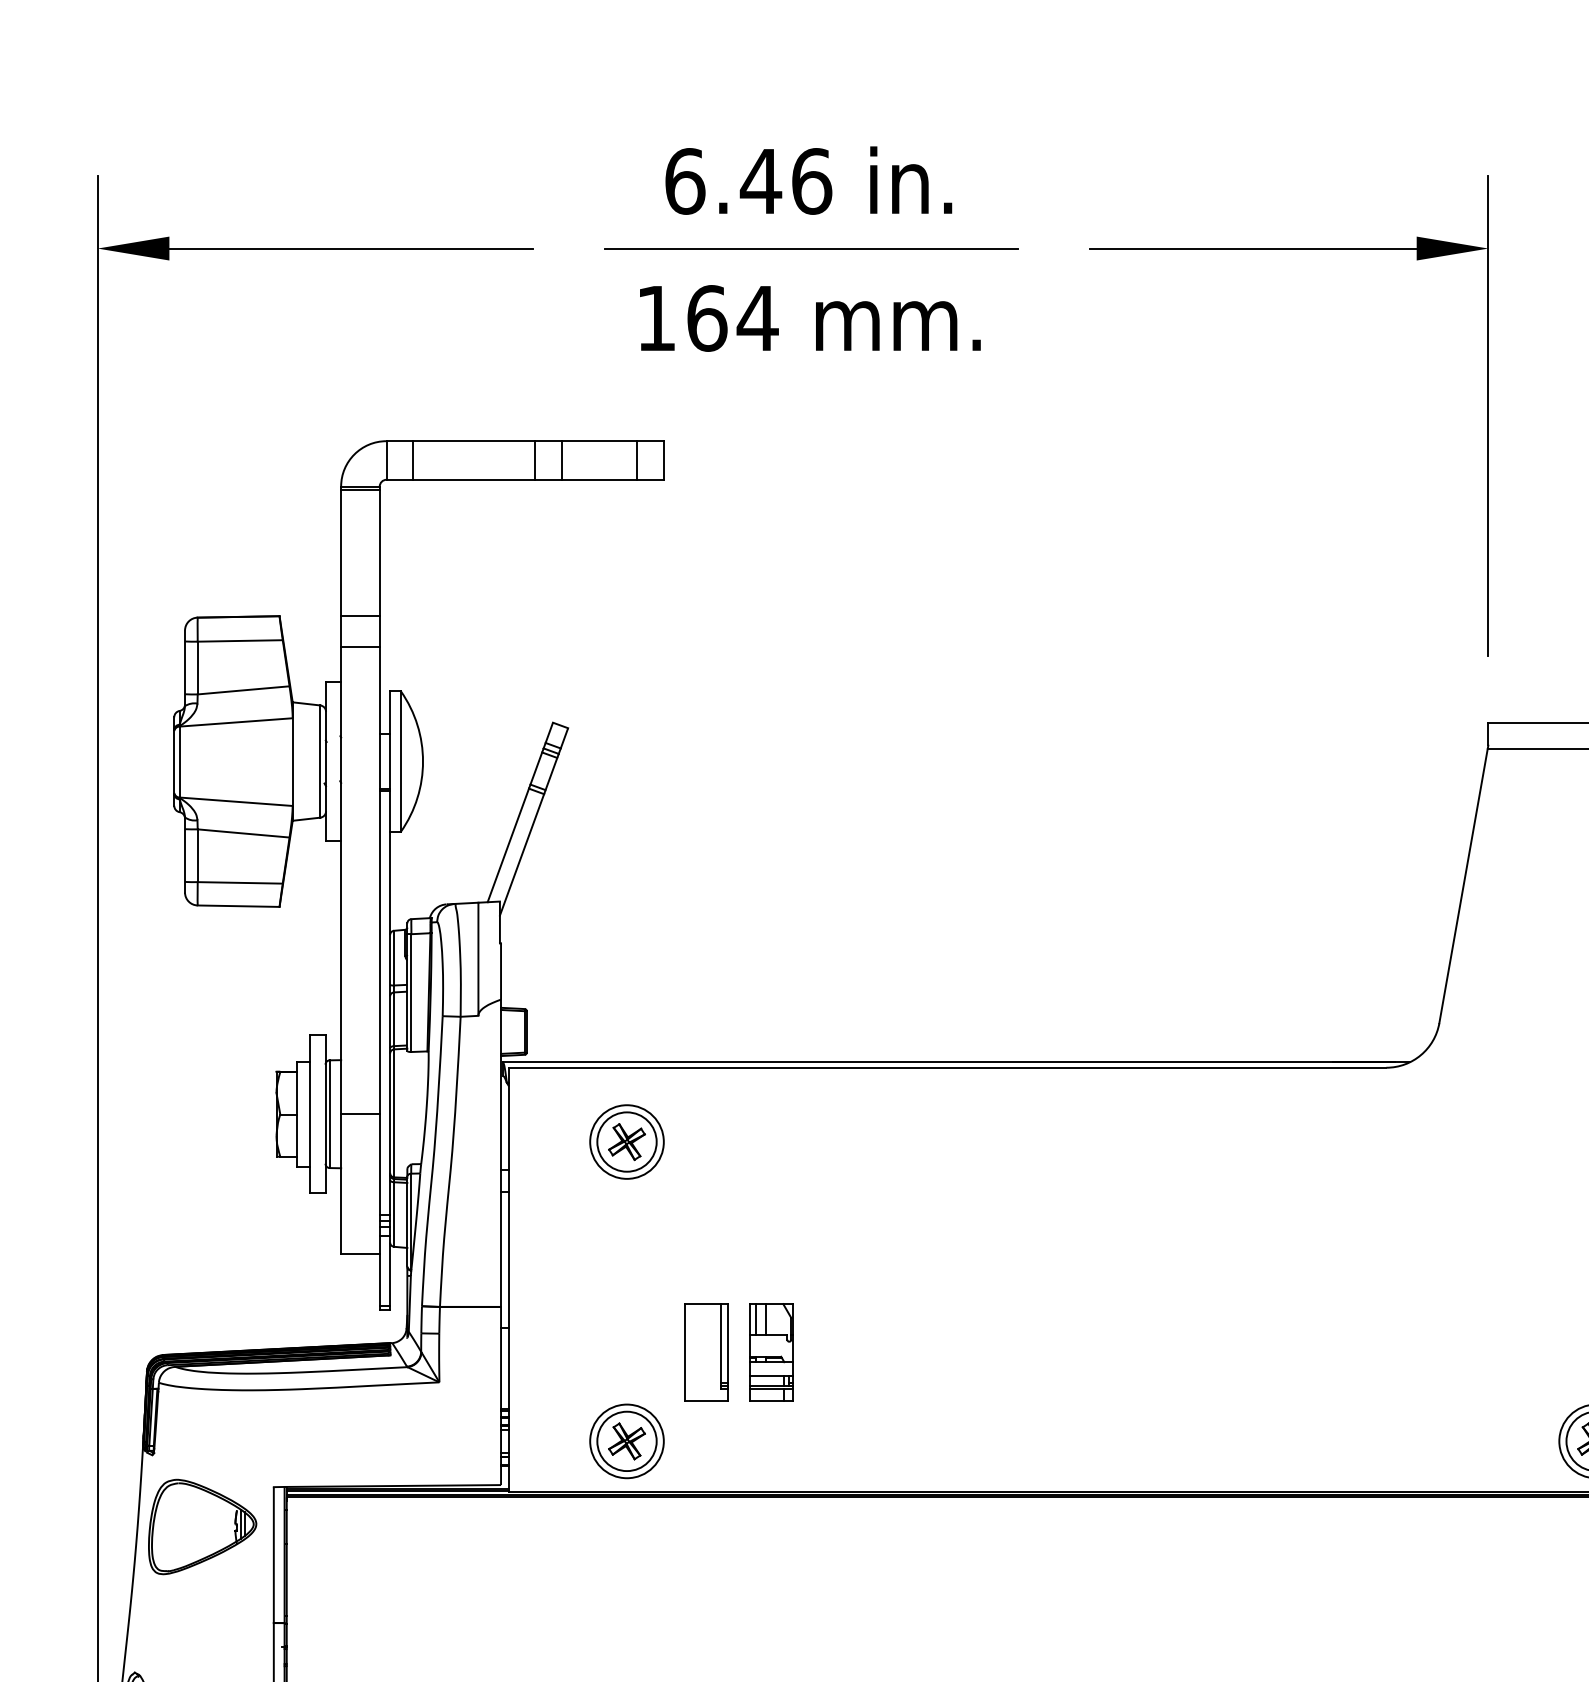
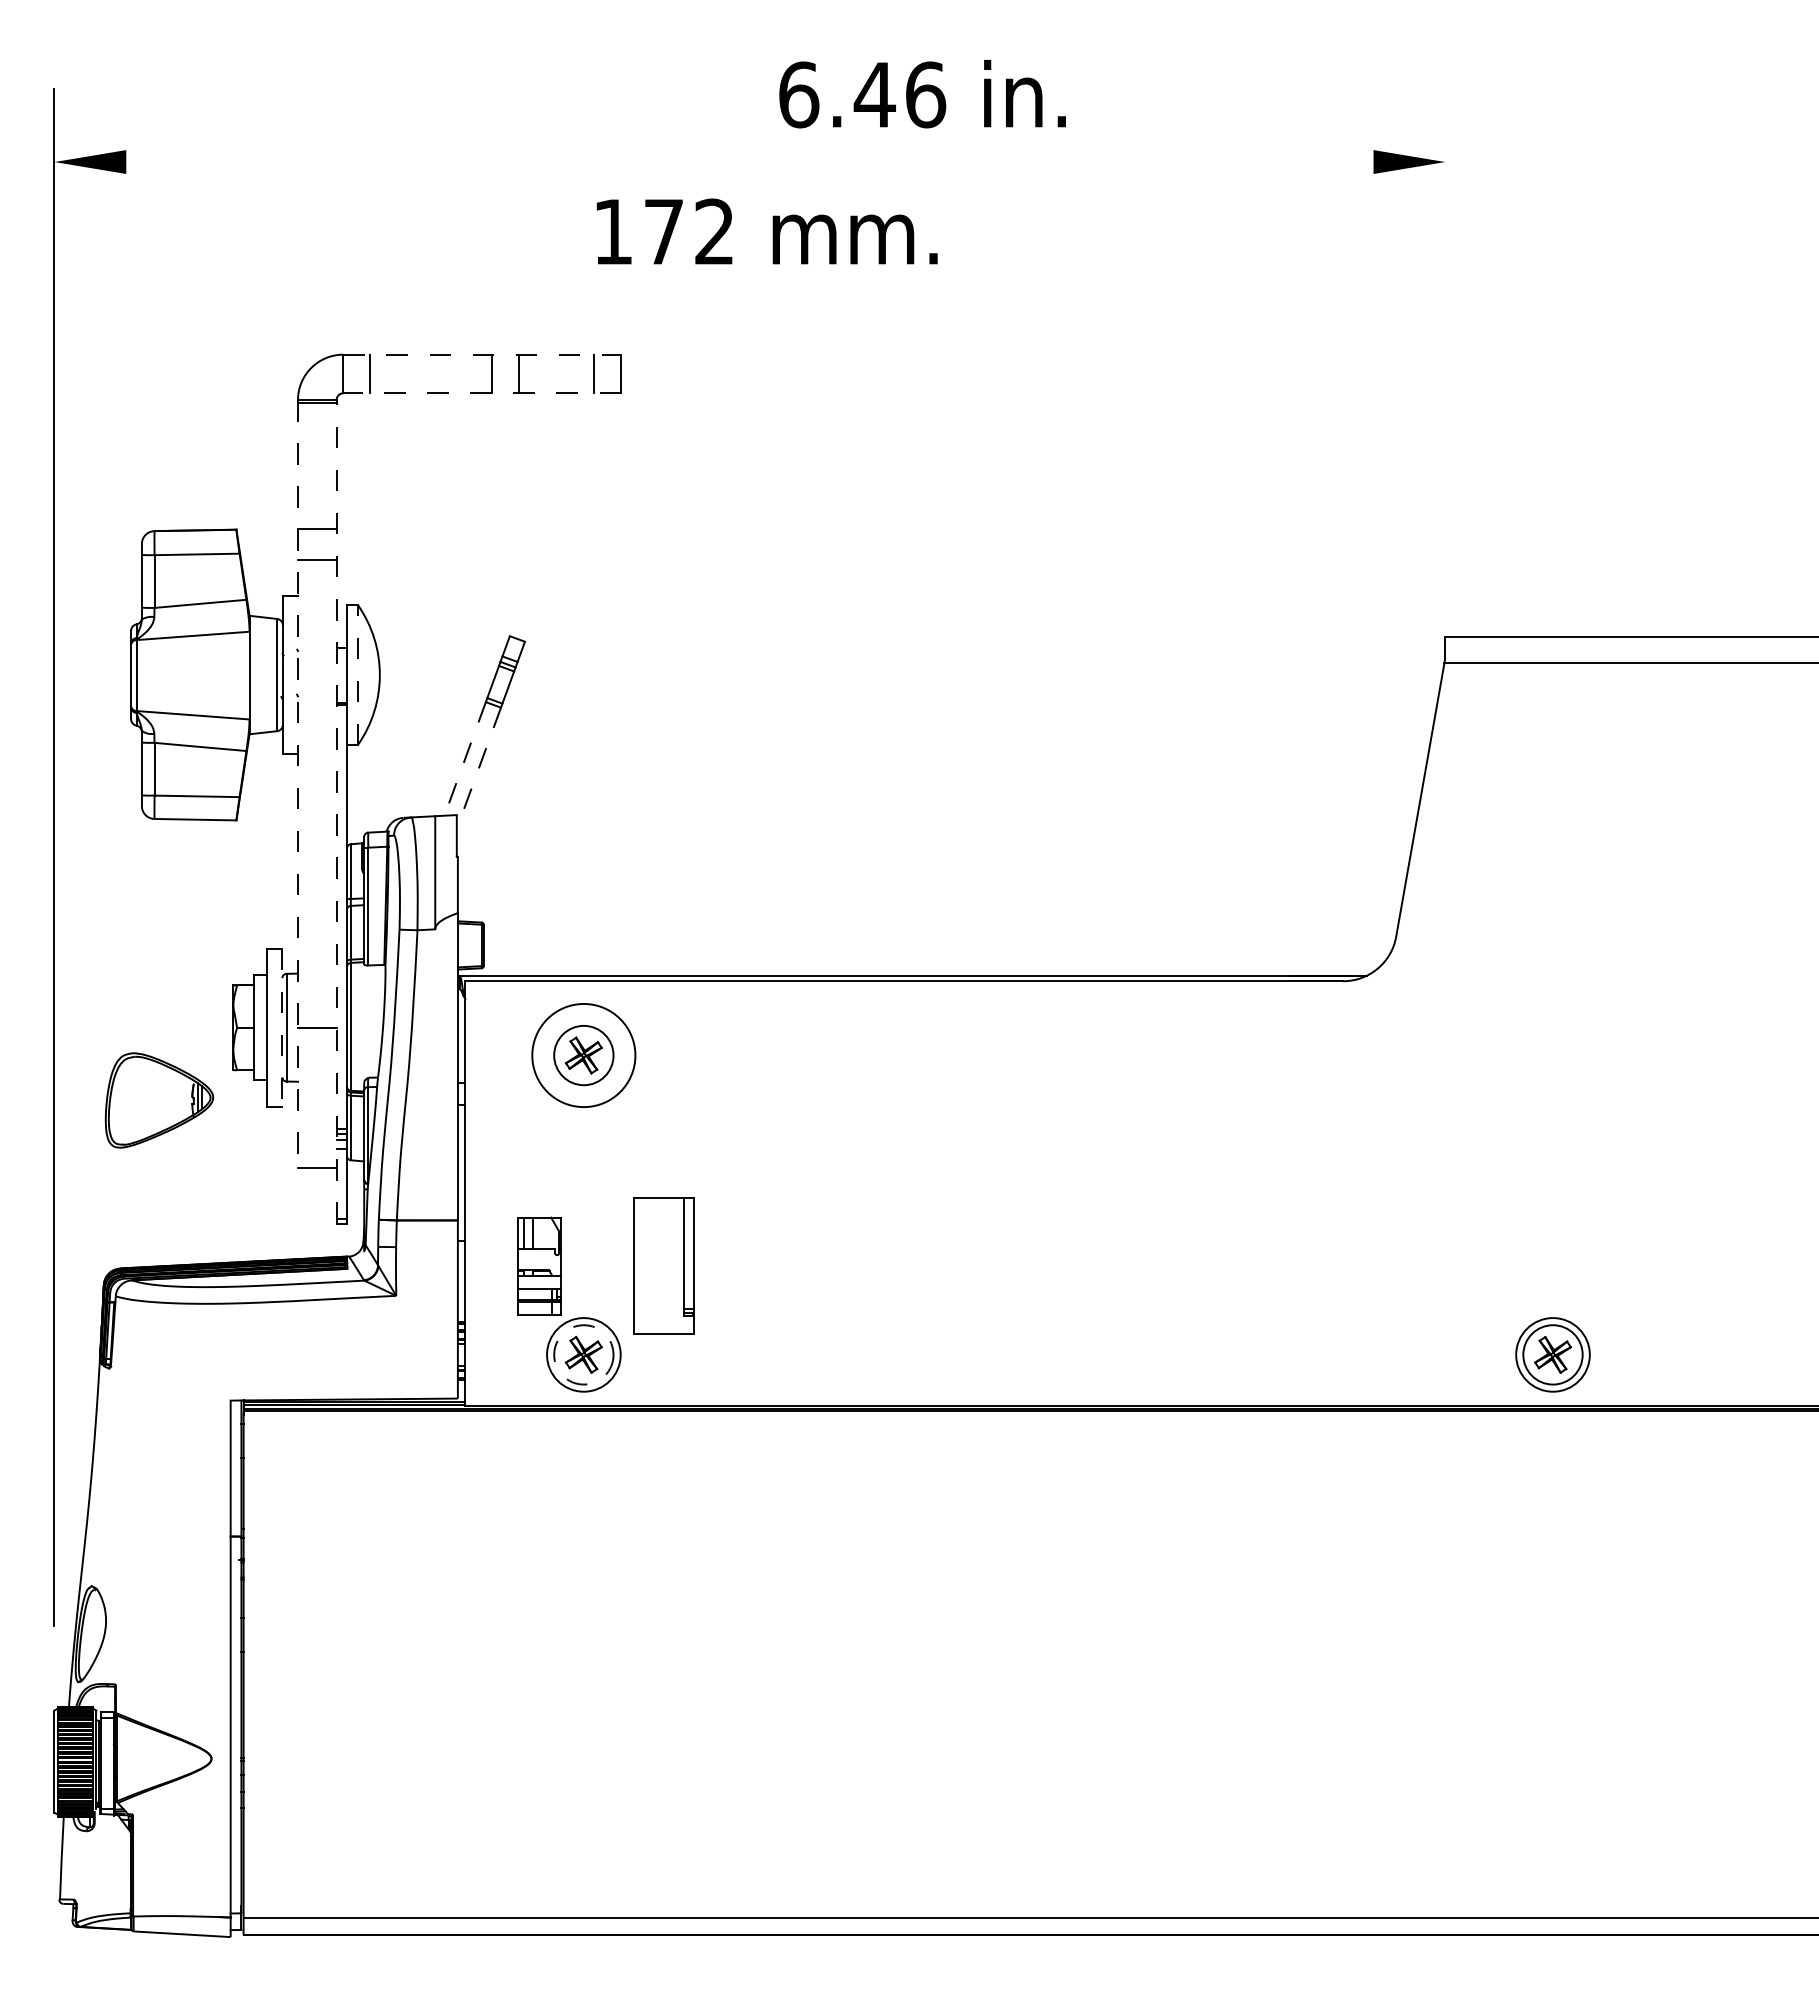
text: (808, 181) -> (922, 94), moved
line: (350, 249) -> (307, 162), removed
line: (811, 249) -> (768, 162), removed
line: (1275, 249) -> (1232, 162), removed
text: (732, 318) -> (689, 231), 164 -> 172
line: (1488, 416) -> (1445, 329), removed
line: (525, 441) -> (482, 354), solid -> dashed
line: (525, 480) -> (482, 393), solid -> dashed
line: (400, 761) -> (357, 674), solid -> dashed
line: (508, 846) -> (465, 759), solid -> dashed
line: (521, 855) -> (478, 768), solid -> dashed
line: (341, 870) -> (298, 783), solid -> dashed
line: (379, 898) -> (336, 811), solid -> dashed
line: (325, 1115) -> (282, 1028), solid -> dashed
circle: (626, 1142) -> (583, 1055), size x1.4
part: (771, 1352) -> (539, 1265), moved
part: (706, 1353) -> (663, 1266), size x1.4
circle: (626, 1441) -> (583, 1354), solid -> dashed
part: (202, 1527) -> (159, 1100), moved

